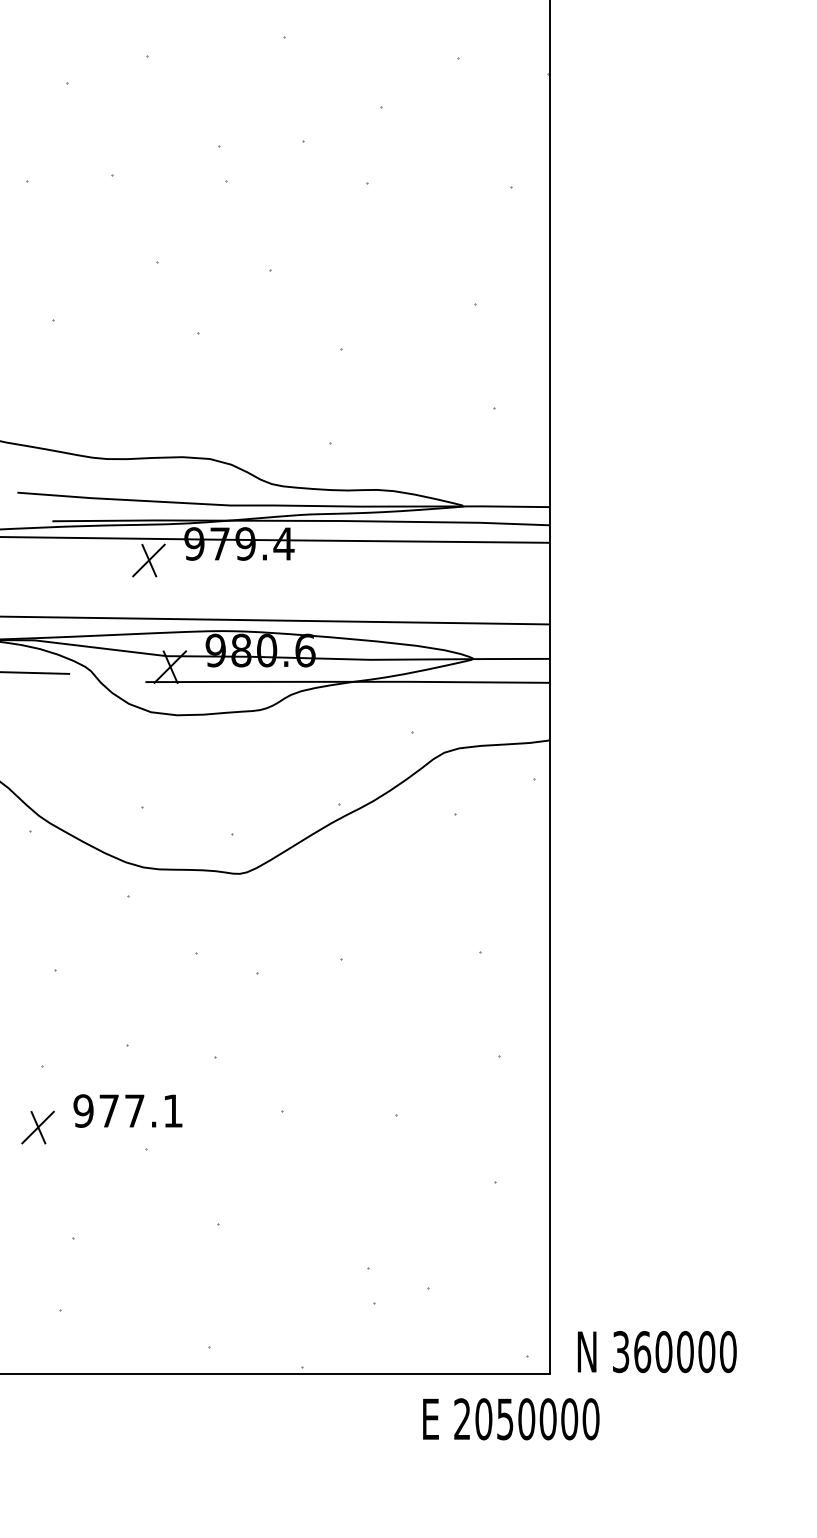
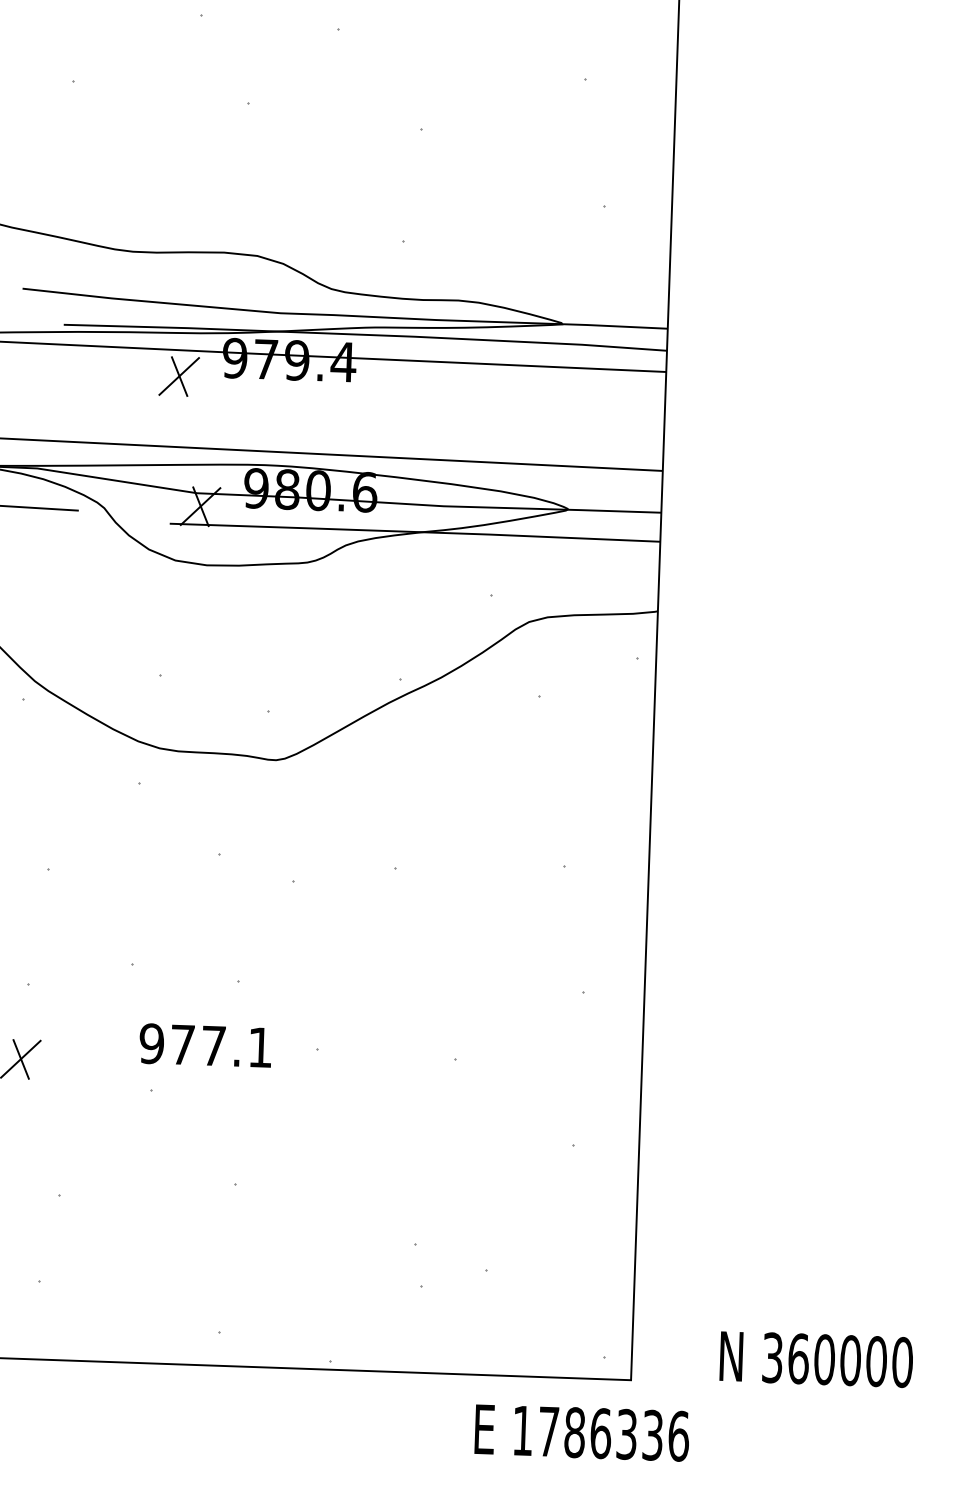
text: (127, 1110) -> (205, 1044), moved
text: (656, 1352) -> (815, 1360), moved
text: (526, 1419) -> (600, 1433), 2050000 -> 1786336

